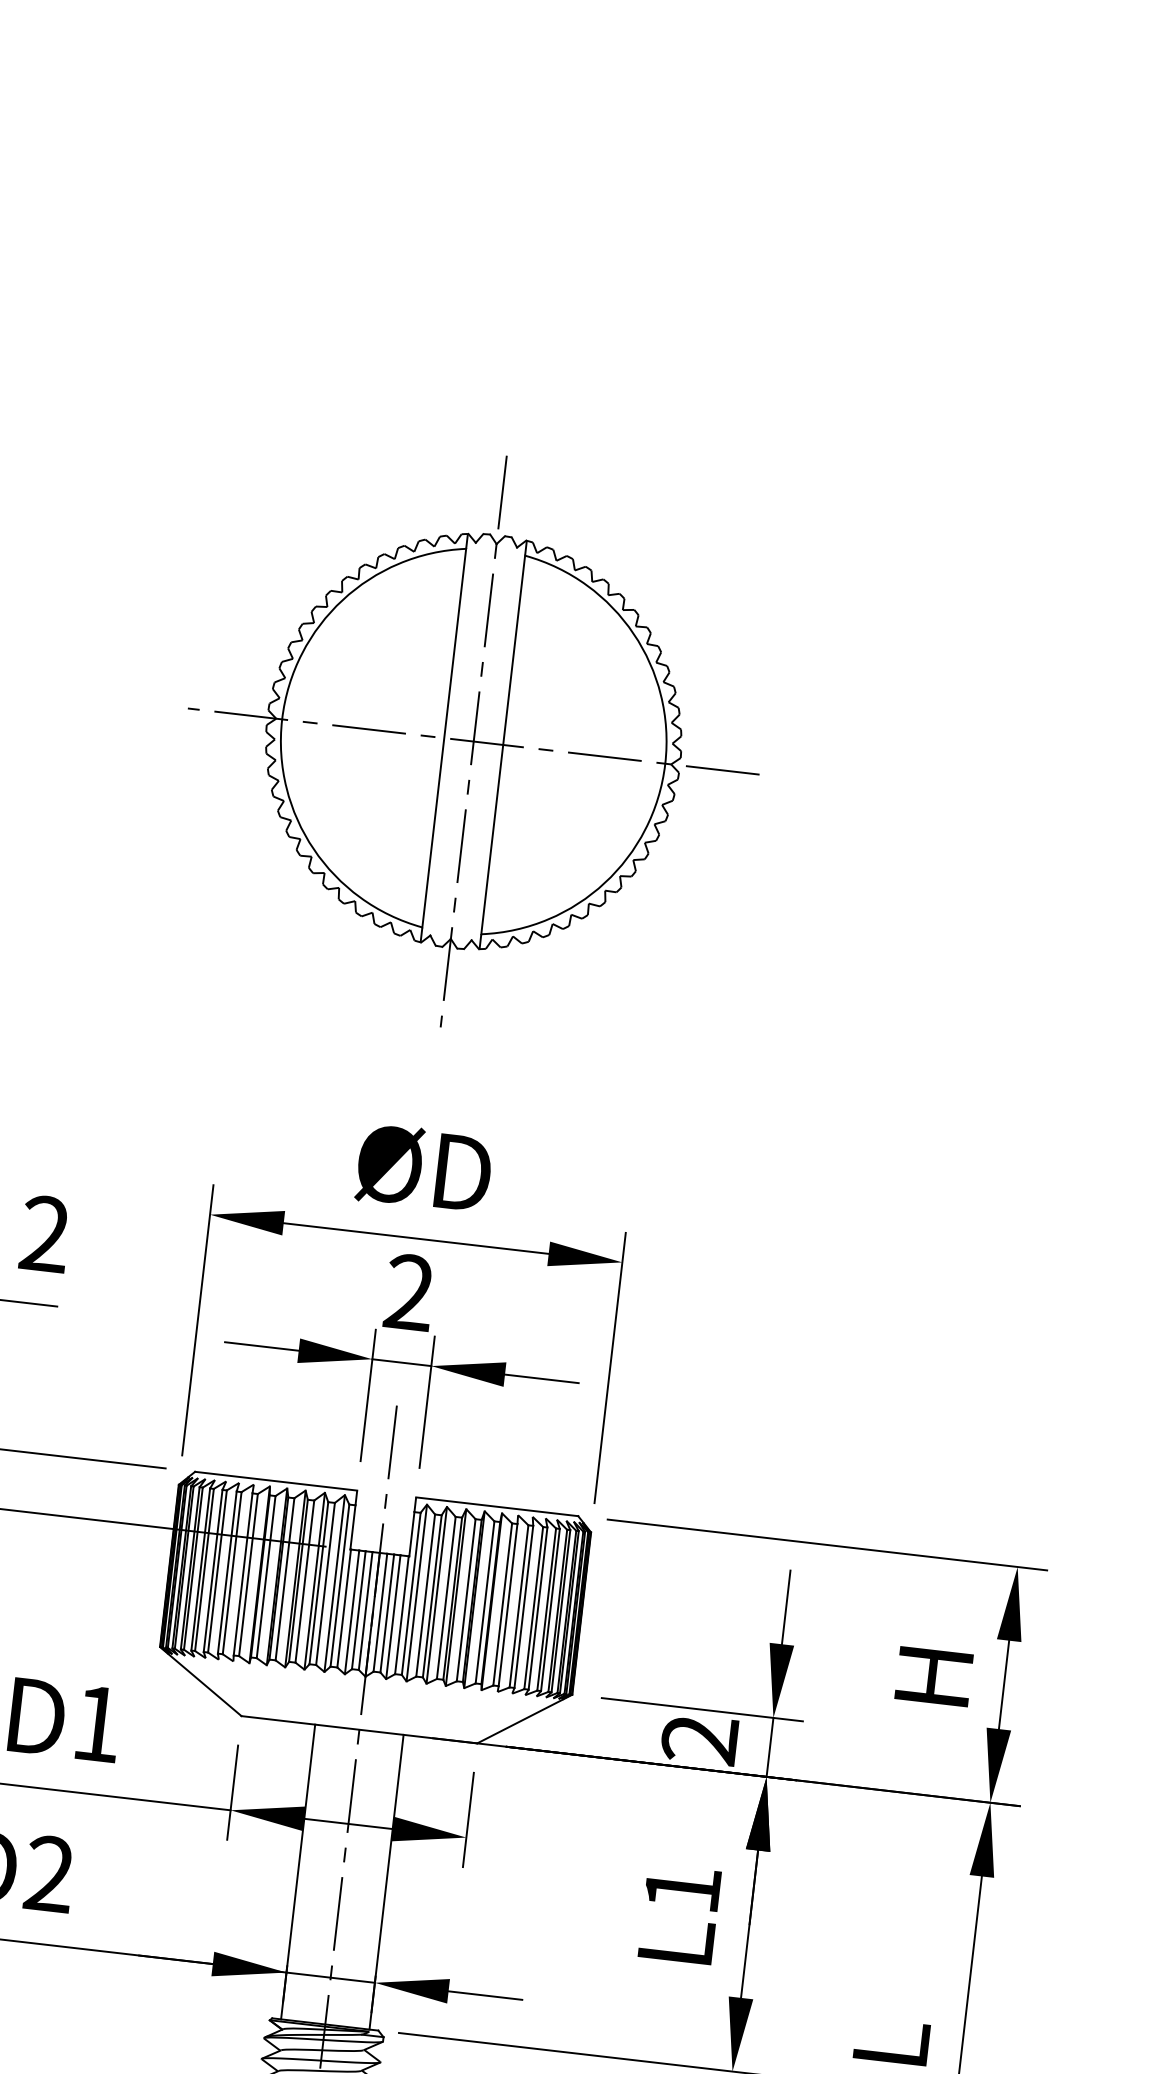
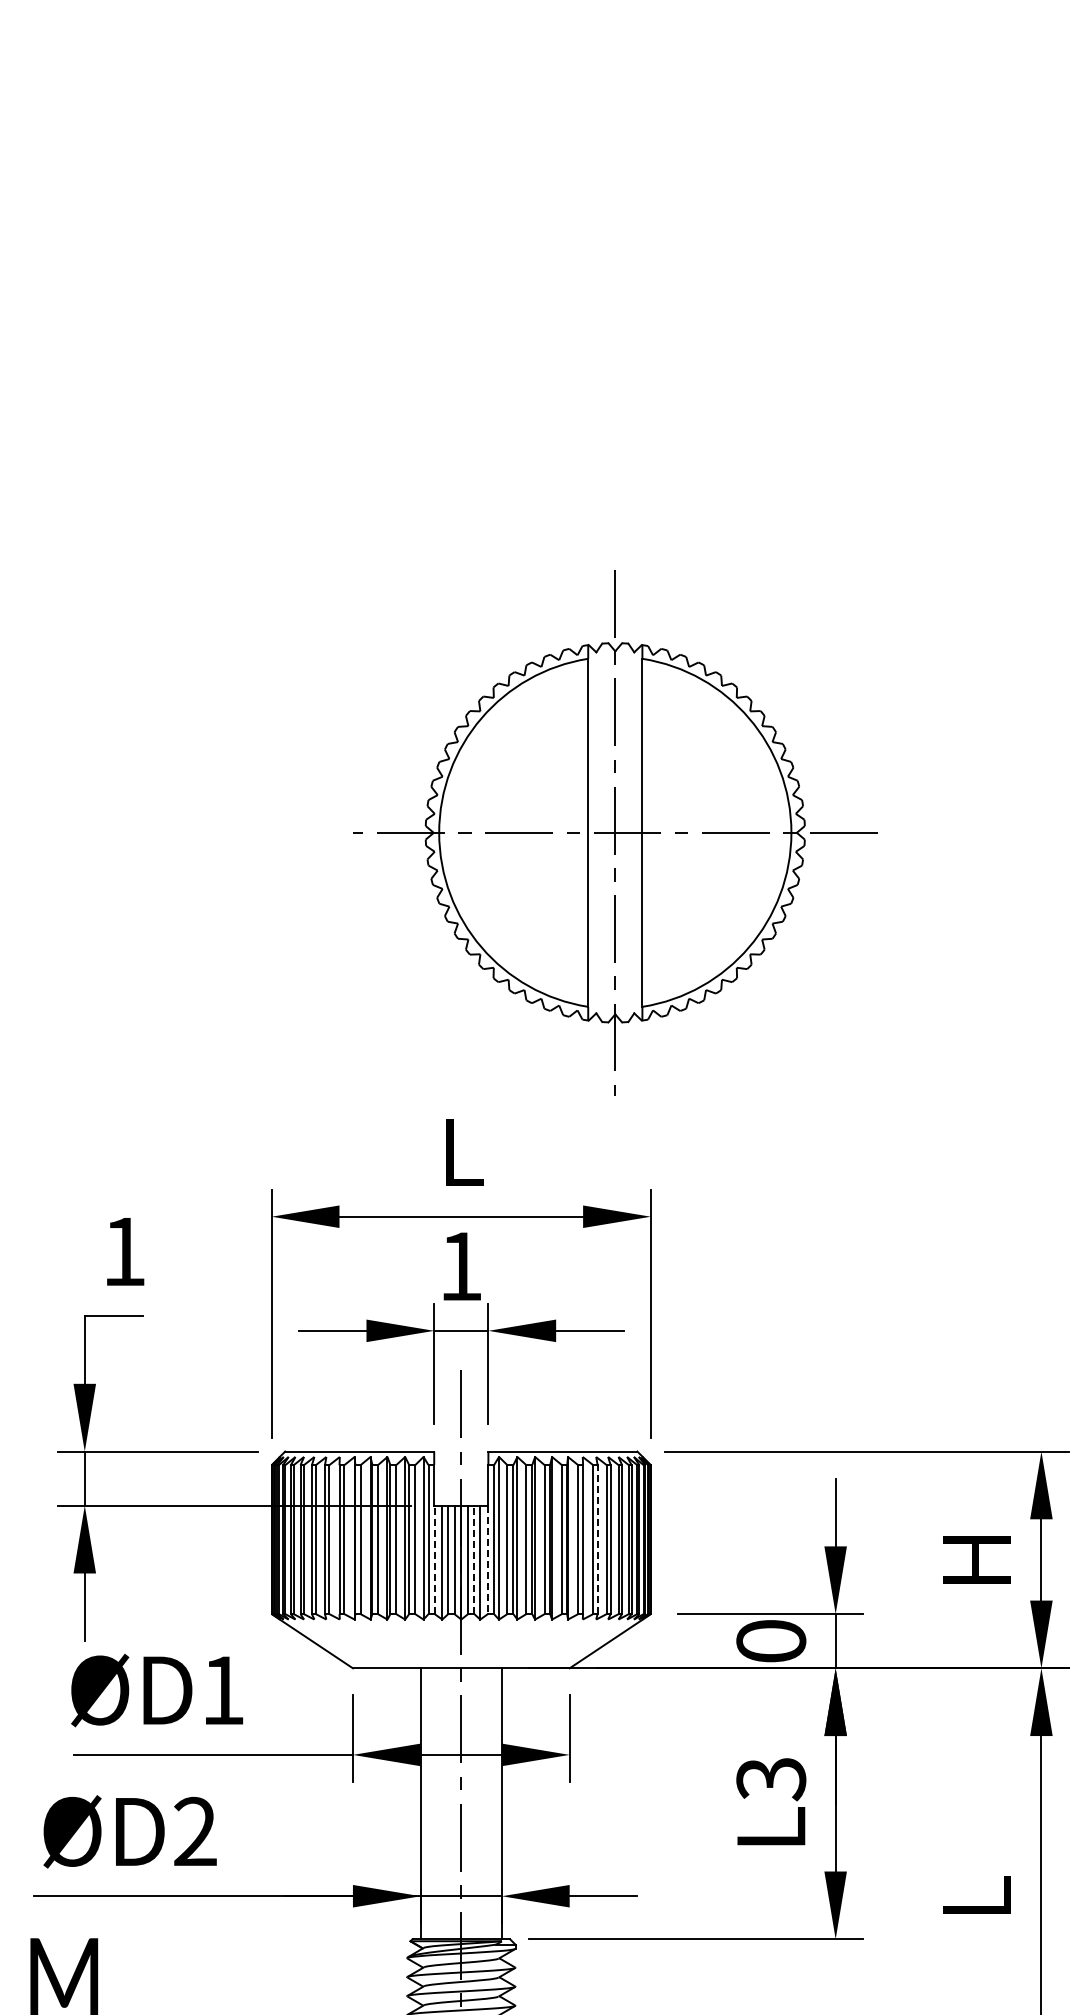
part: (473, 741) -> (615, 832), moved
text: (423, 1167) -> (460, 1151), ØD -> L
text: (44, 1232) -> (123, 1250), 2 -> 1
text: (409, 1291) -> (460, 1265), 2 -> 1
line: (523, 1606) -> (597, 1539), solid -> dashed
line: (343, 1608) -> (434, 1559), solid -> dashed
line: (387, 1613) -> (474, 1559), solid -> dashed
line: (401, 1615) -> (487, 1560), solid -> dashed
text: (700, 1739) -> (771, 1641), 2 -> 0
text: (682, 1889) -> (771, 1779), L1 -> L3

